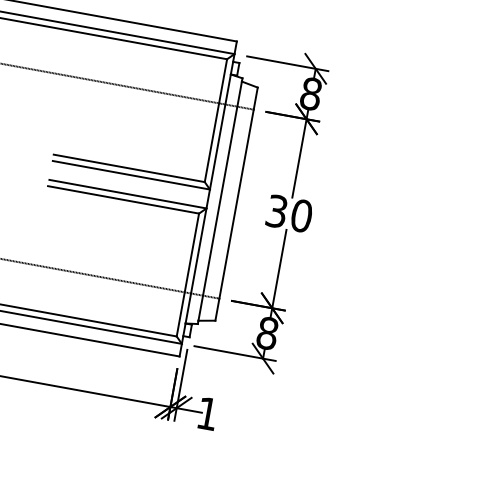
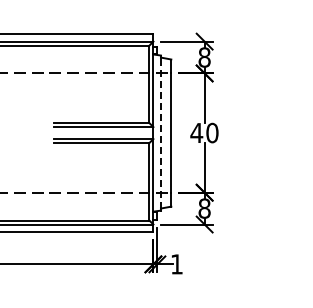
line: (219, 200) -> (160, 132), solid -> dashed
text: (276, 210) -> (196, 132), 30 -> 40

